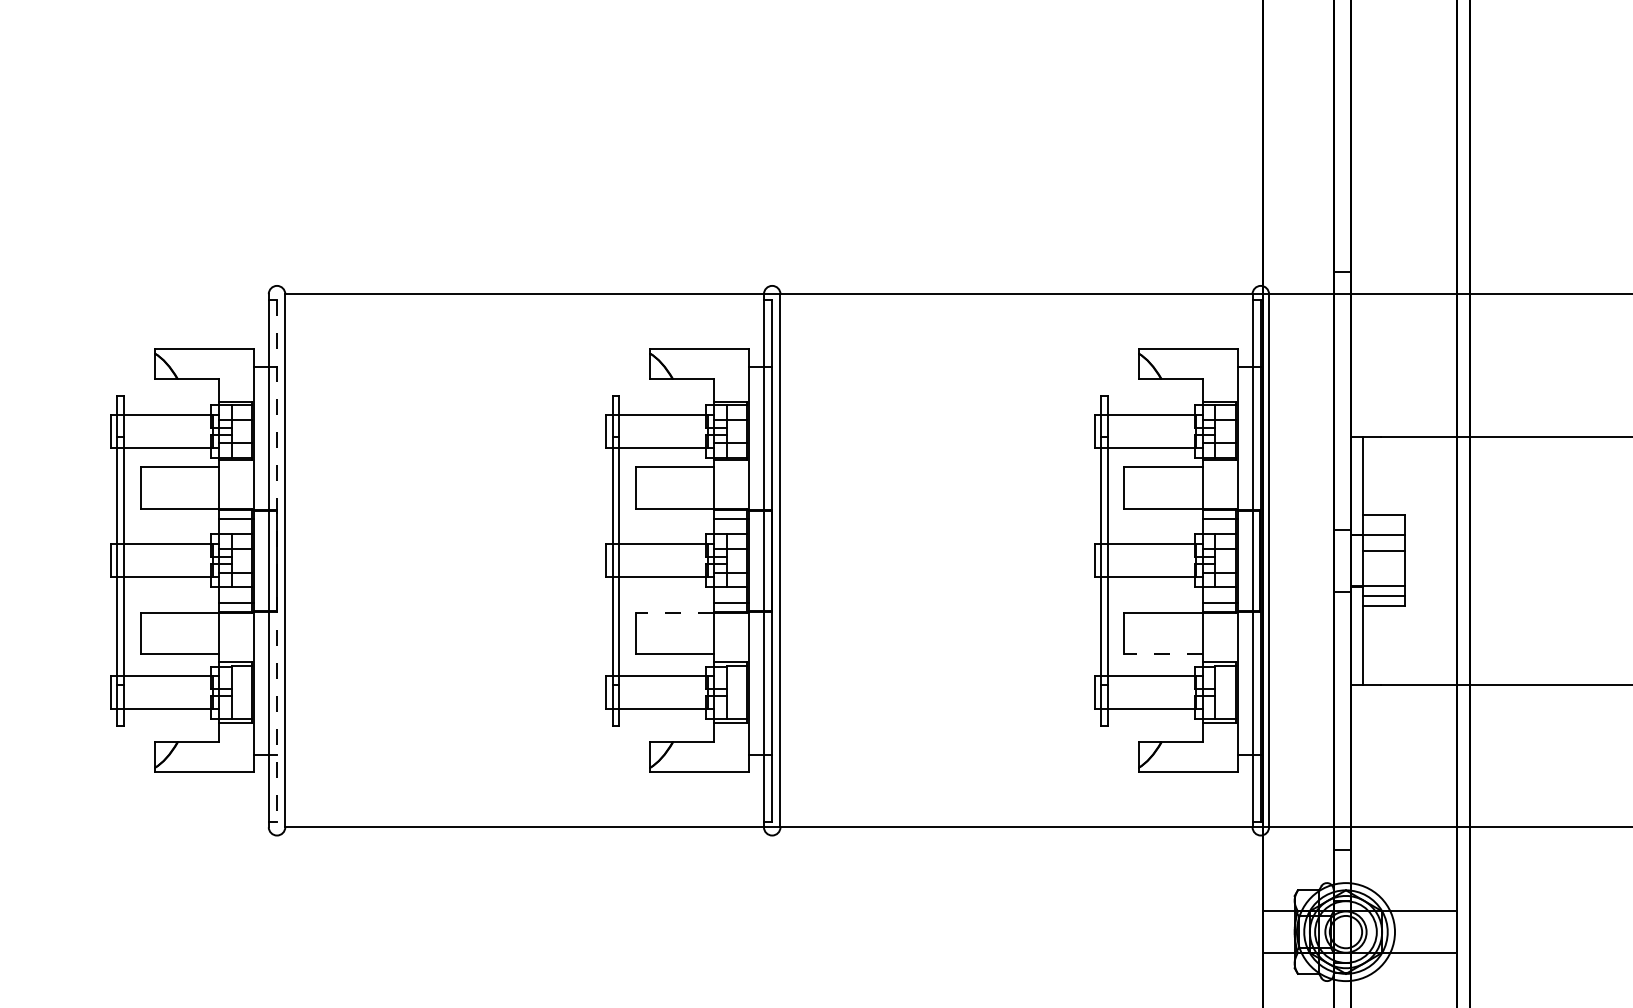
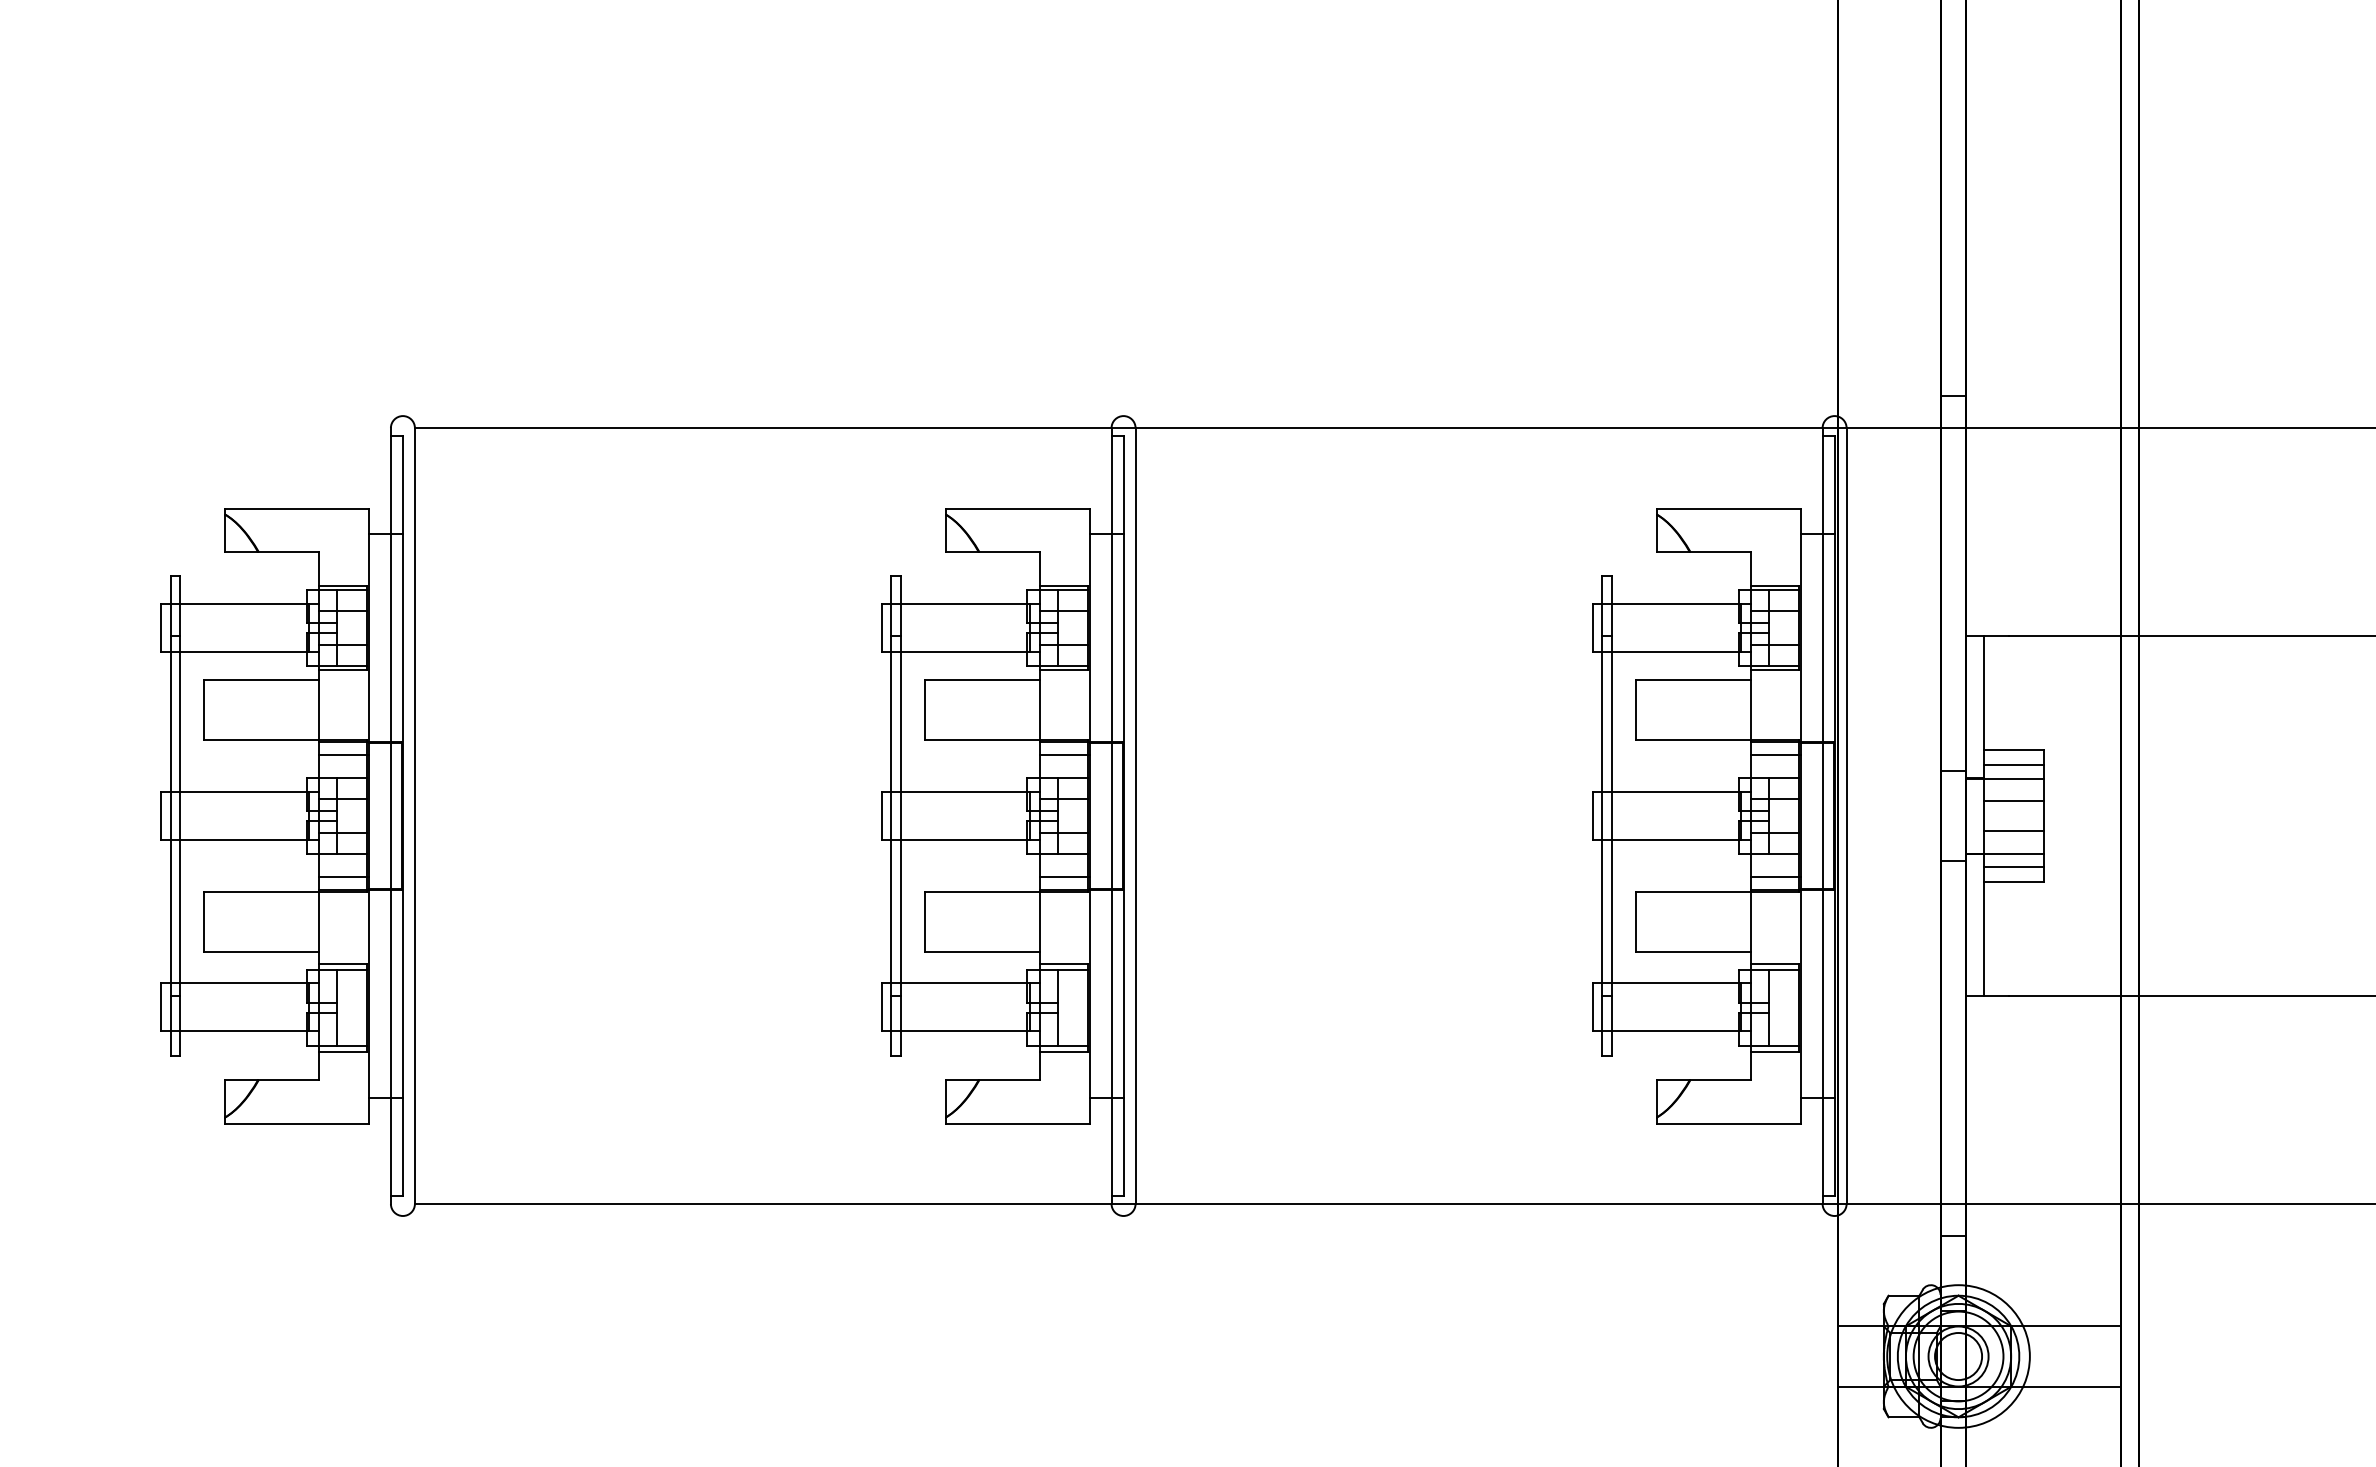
line: (1383, 525) -> (2013, 764), added
line: (277, 560) -> (403, 815), dashed -> solid
line: (1383, 570) -> (2013, 830), added
line: (674, 612) -> (981, 891), dashed -> solid
line: (1163, 654) -> (1692, 952), dashed -> solid

